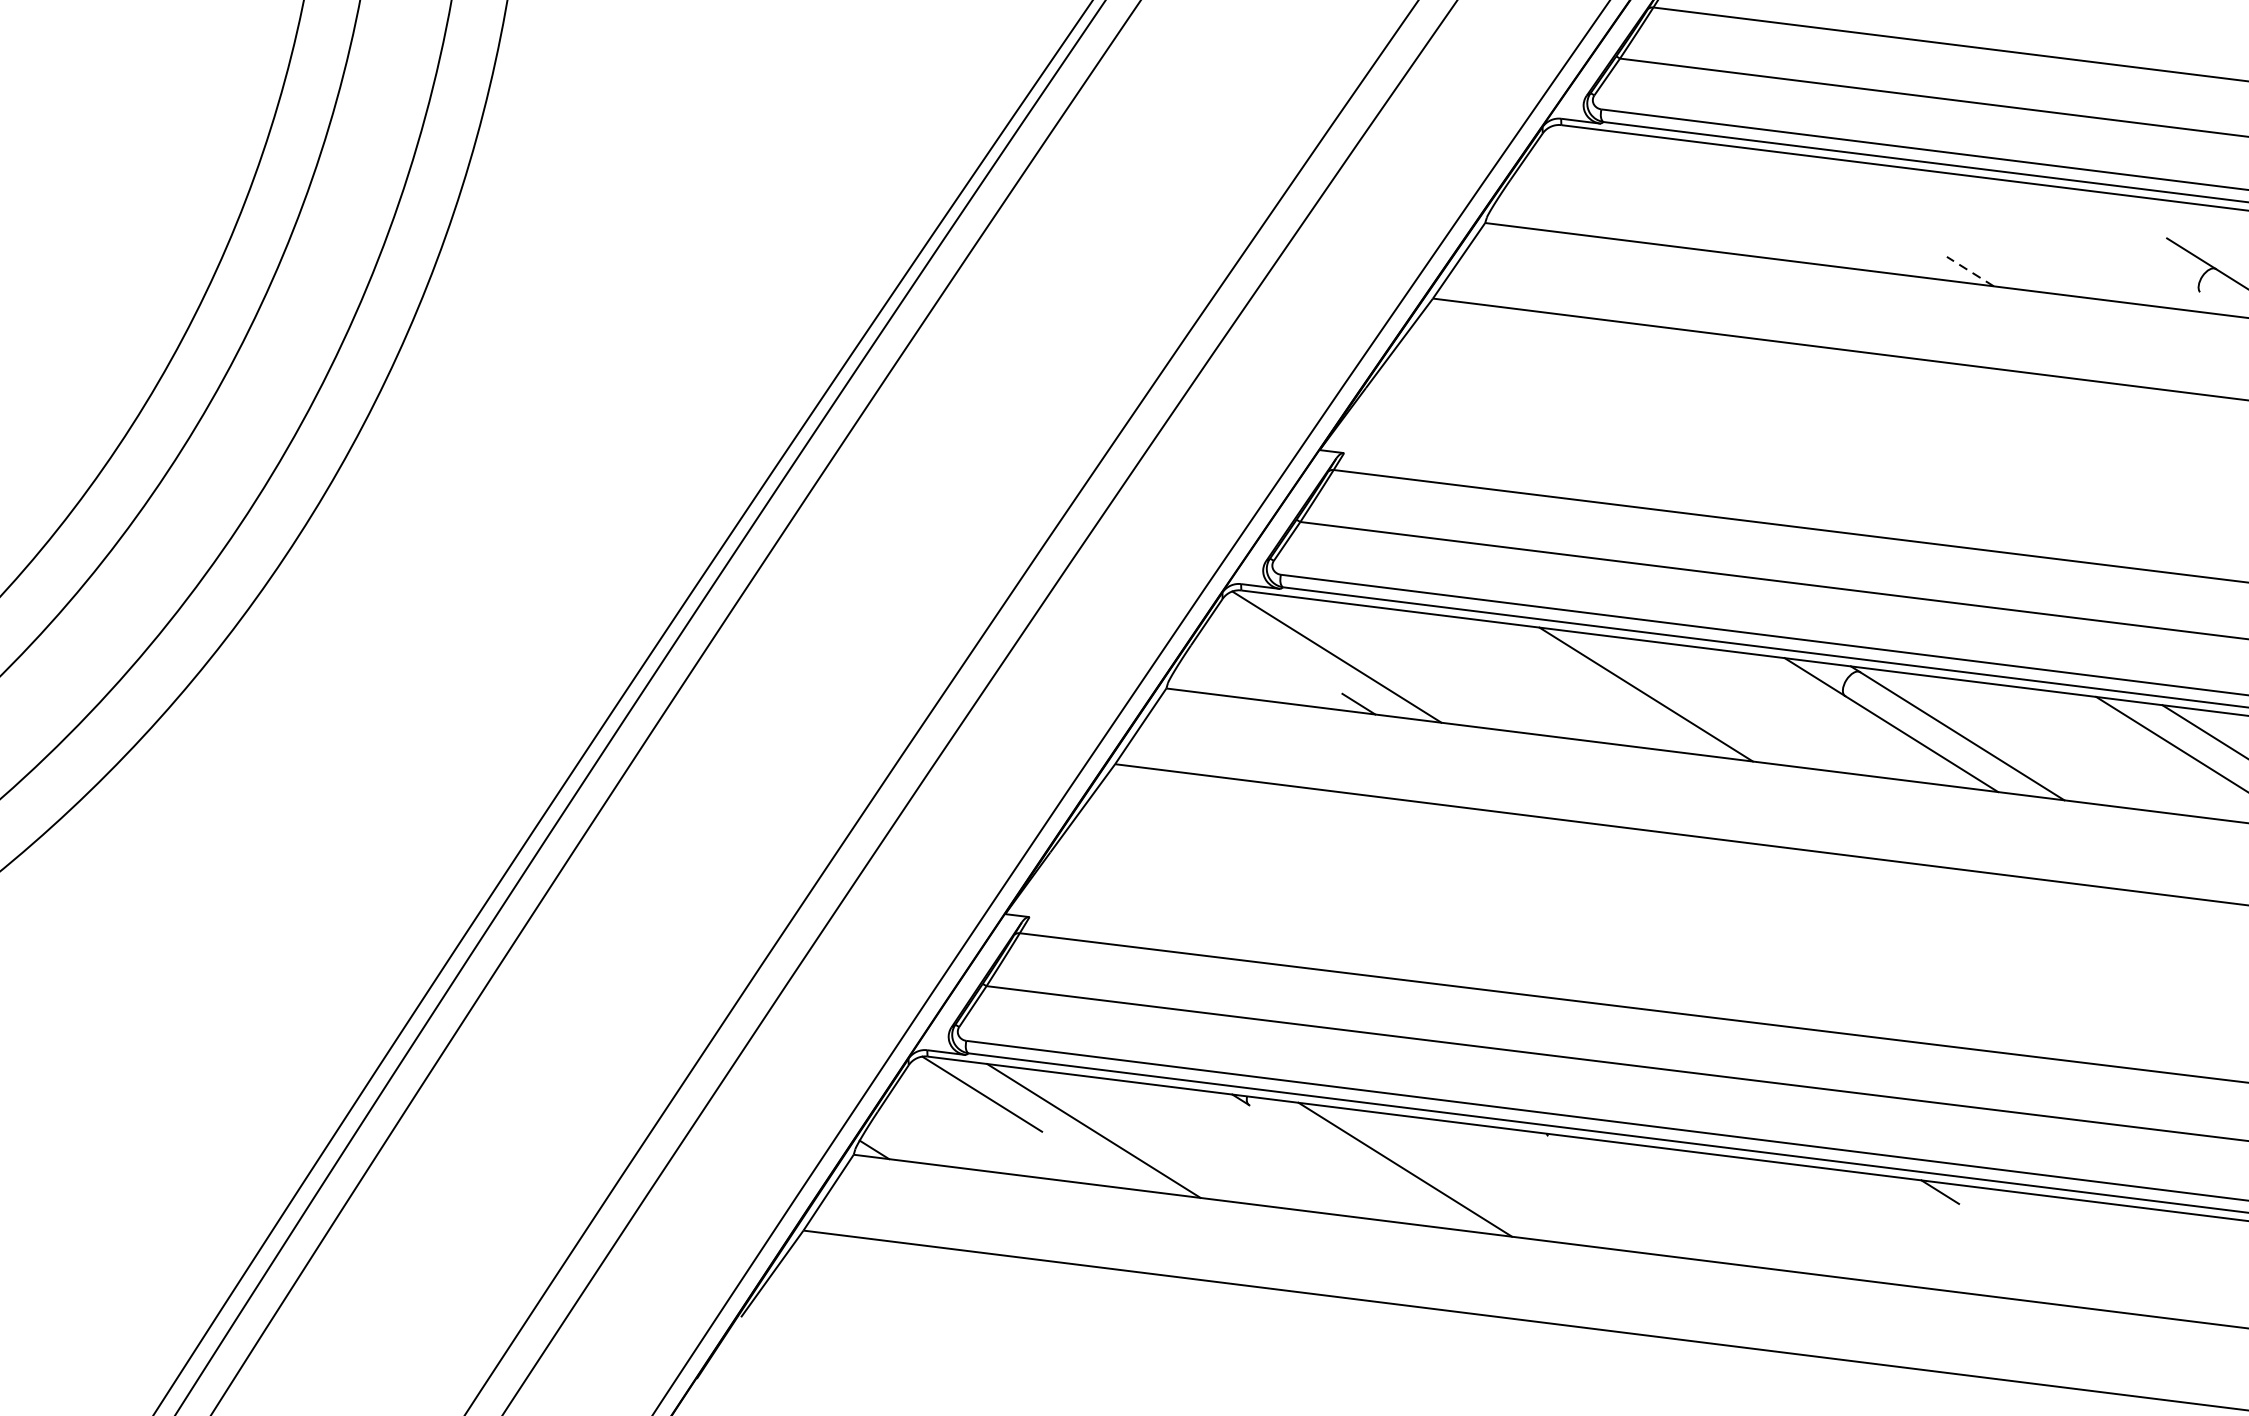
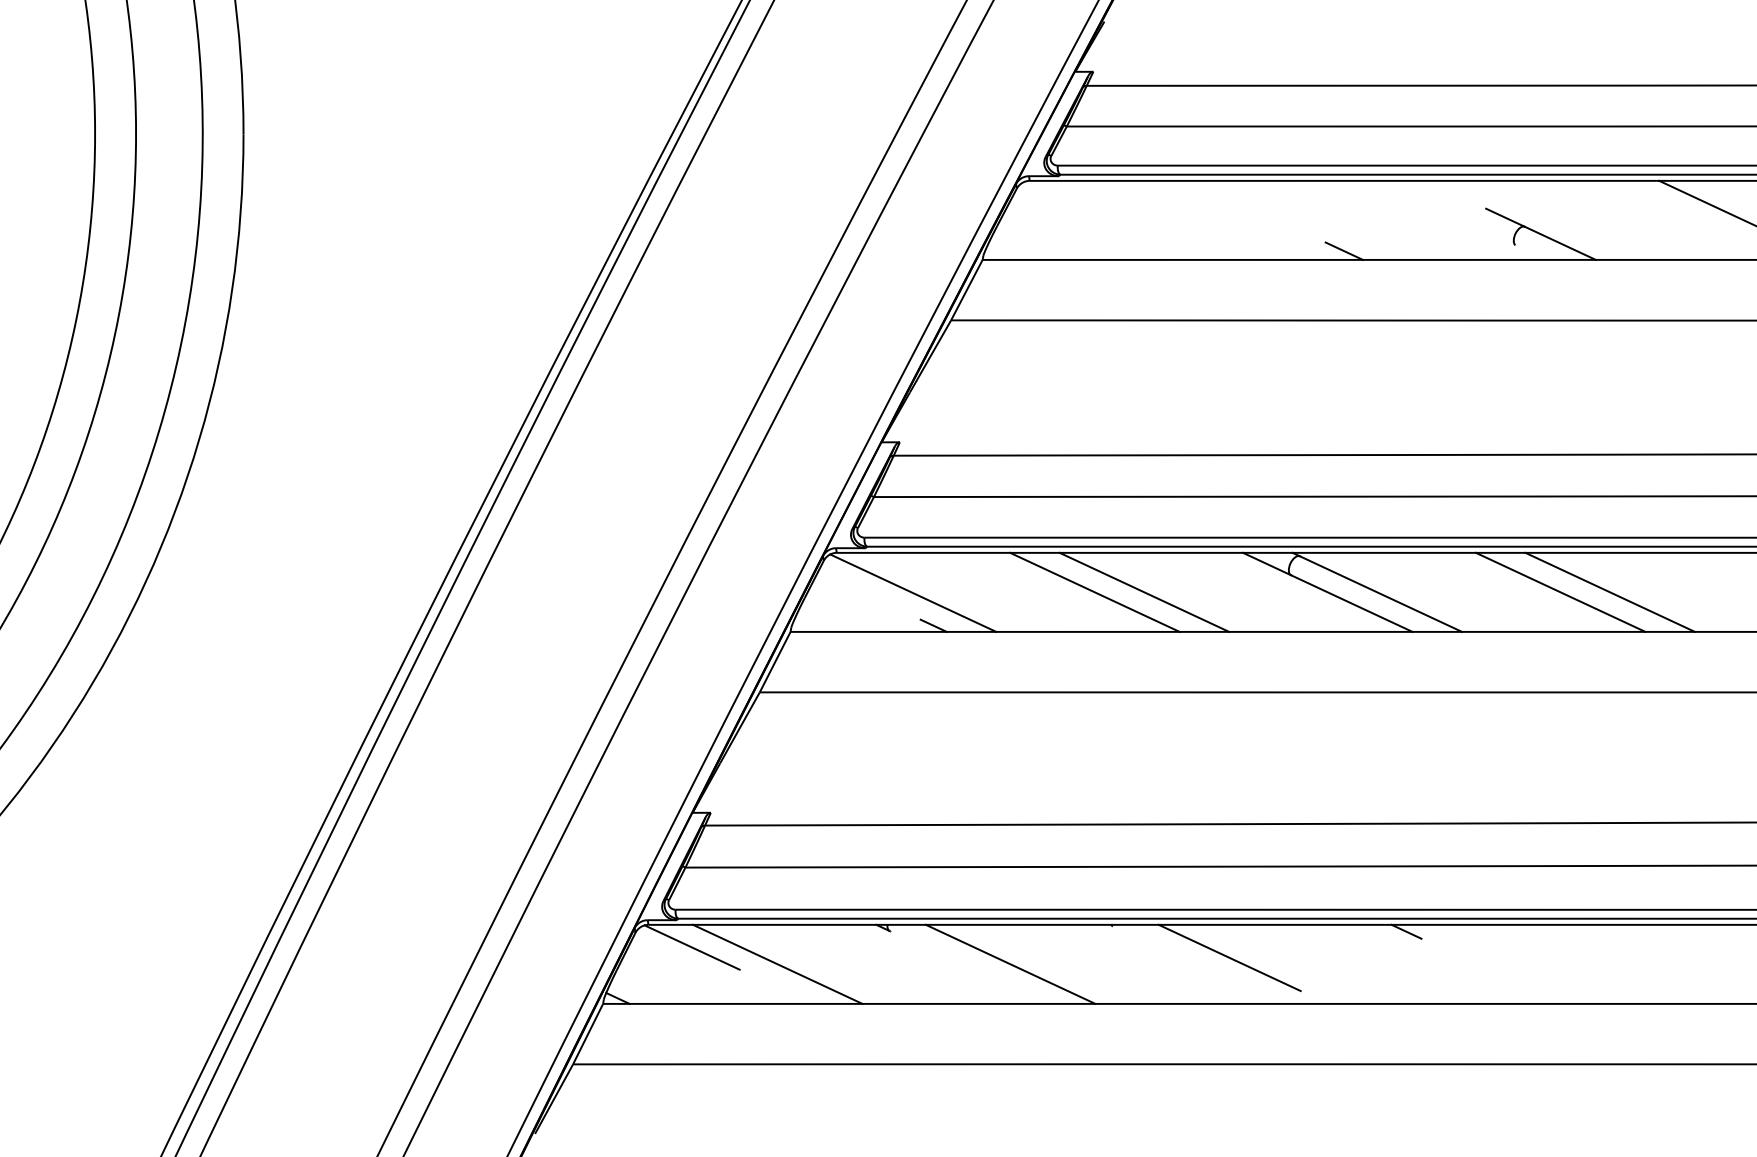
line: (1970, 271) -> (1344, 251), dashed -> solid
line: (1579, 685) -> (1094, 591), added
line: (1699, 1197) -> (1229, 957), added

